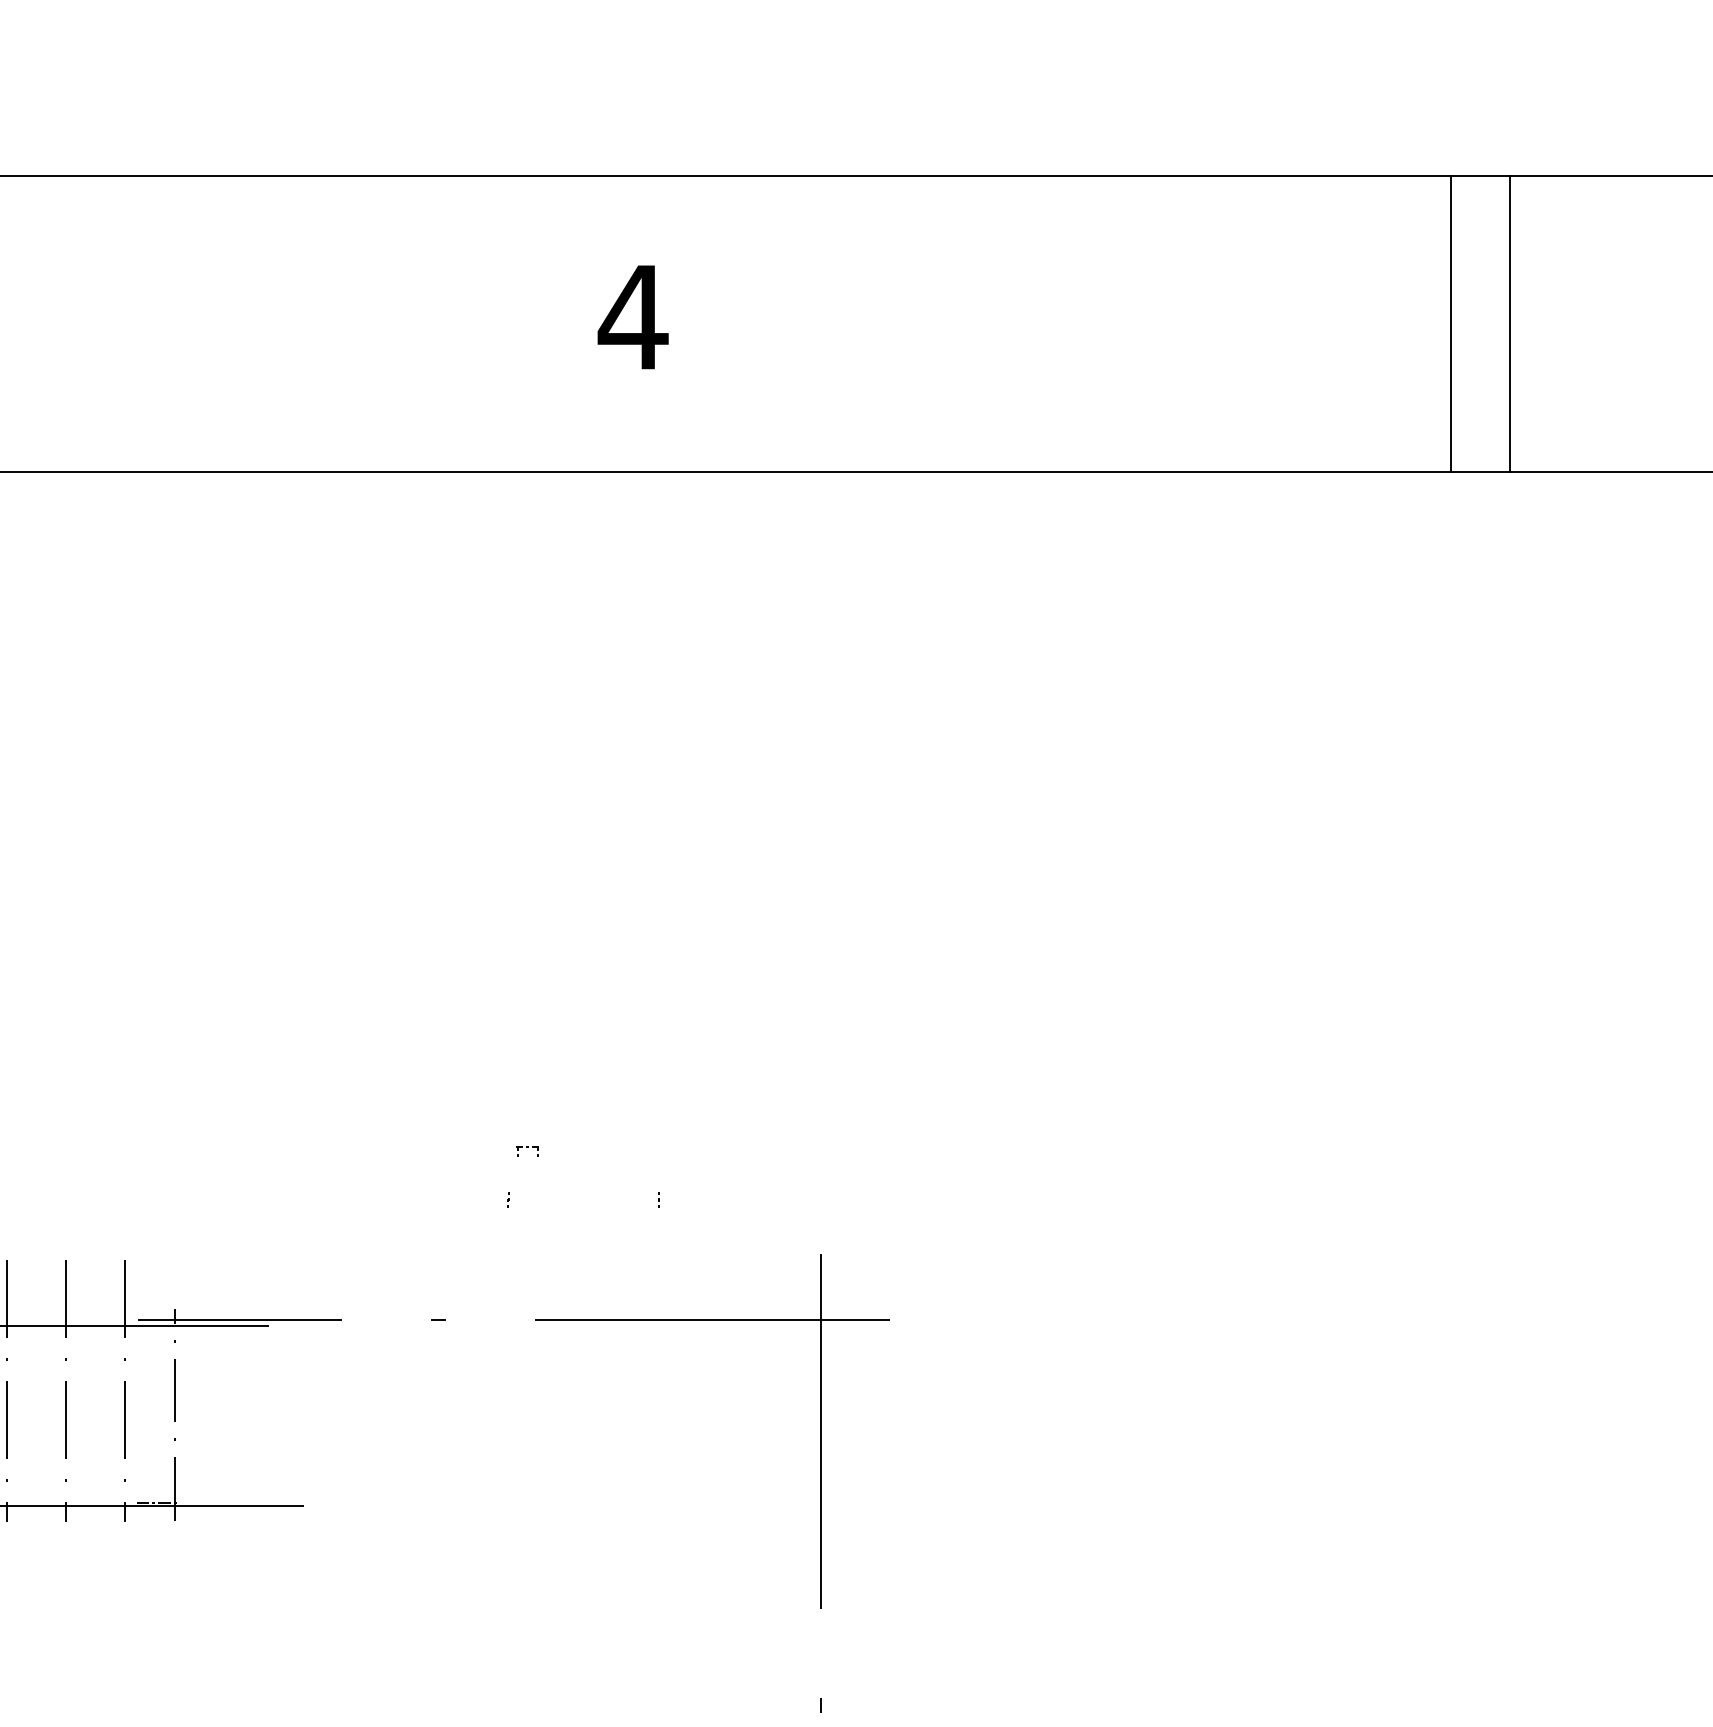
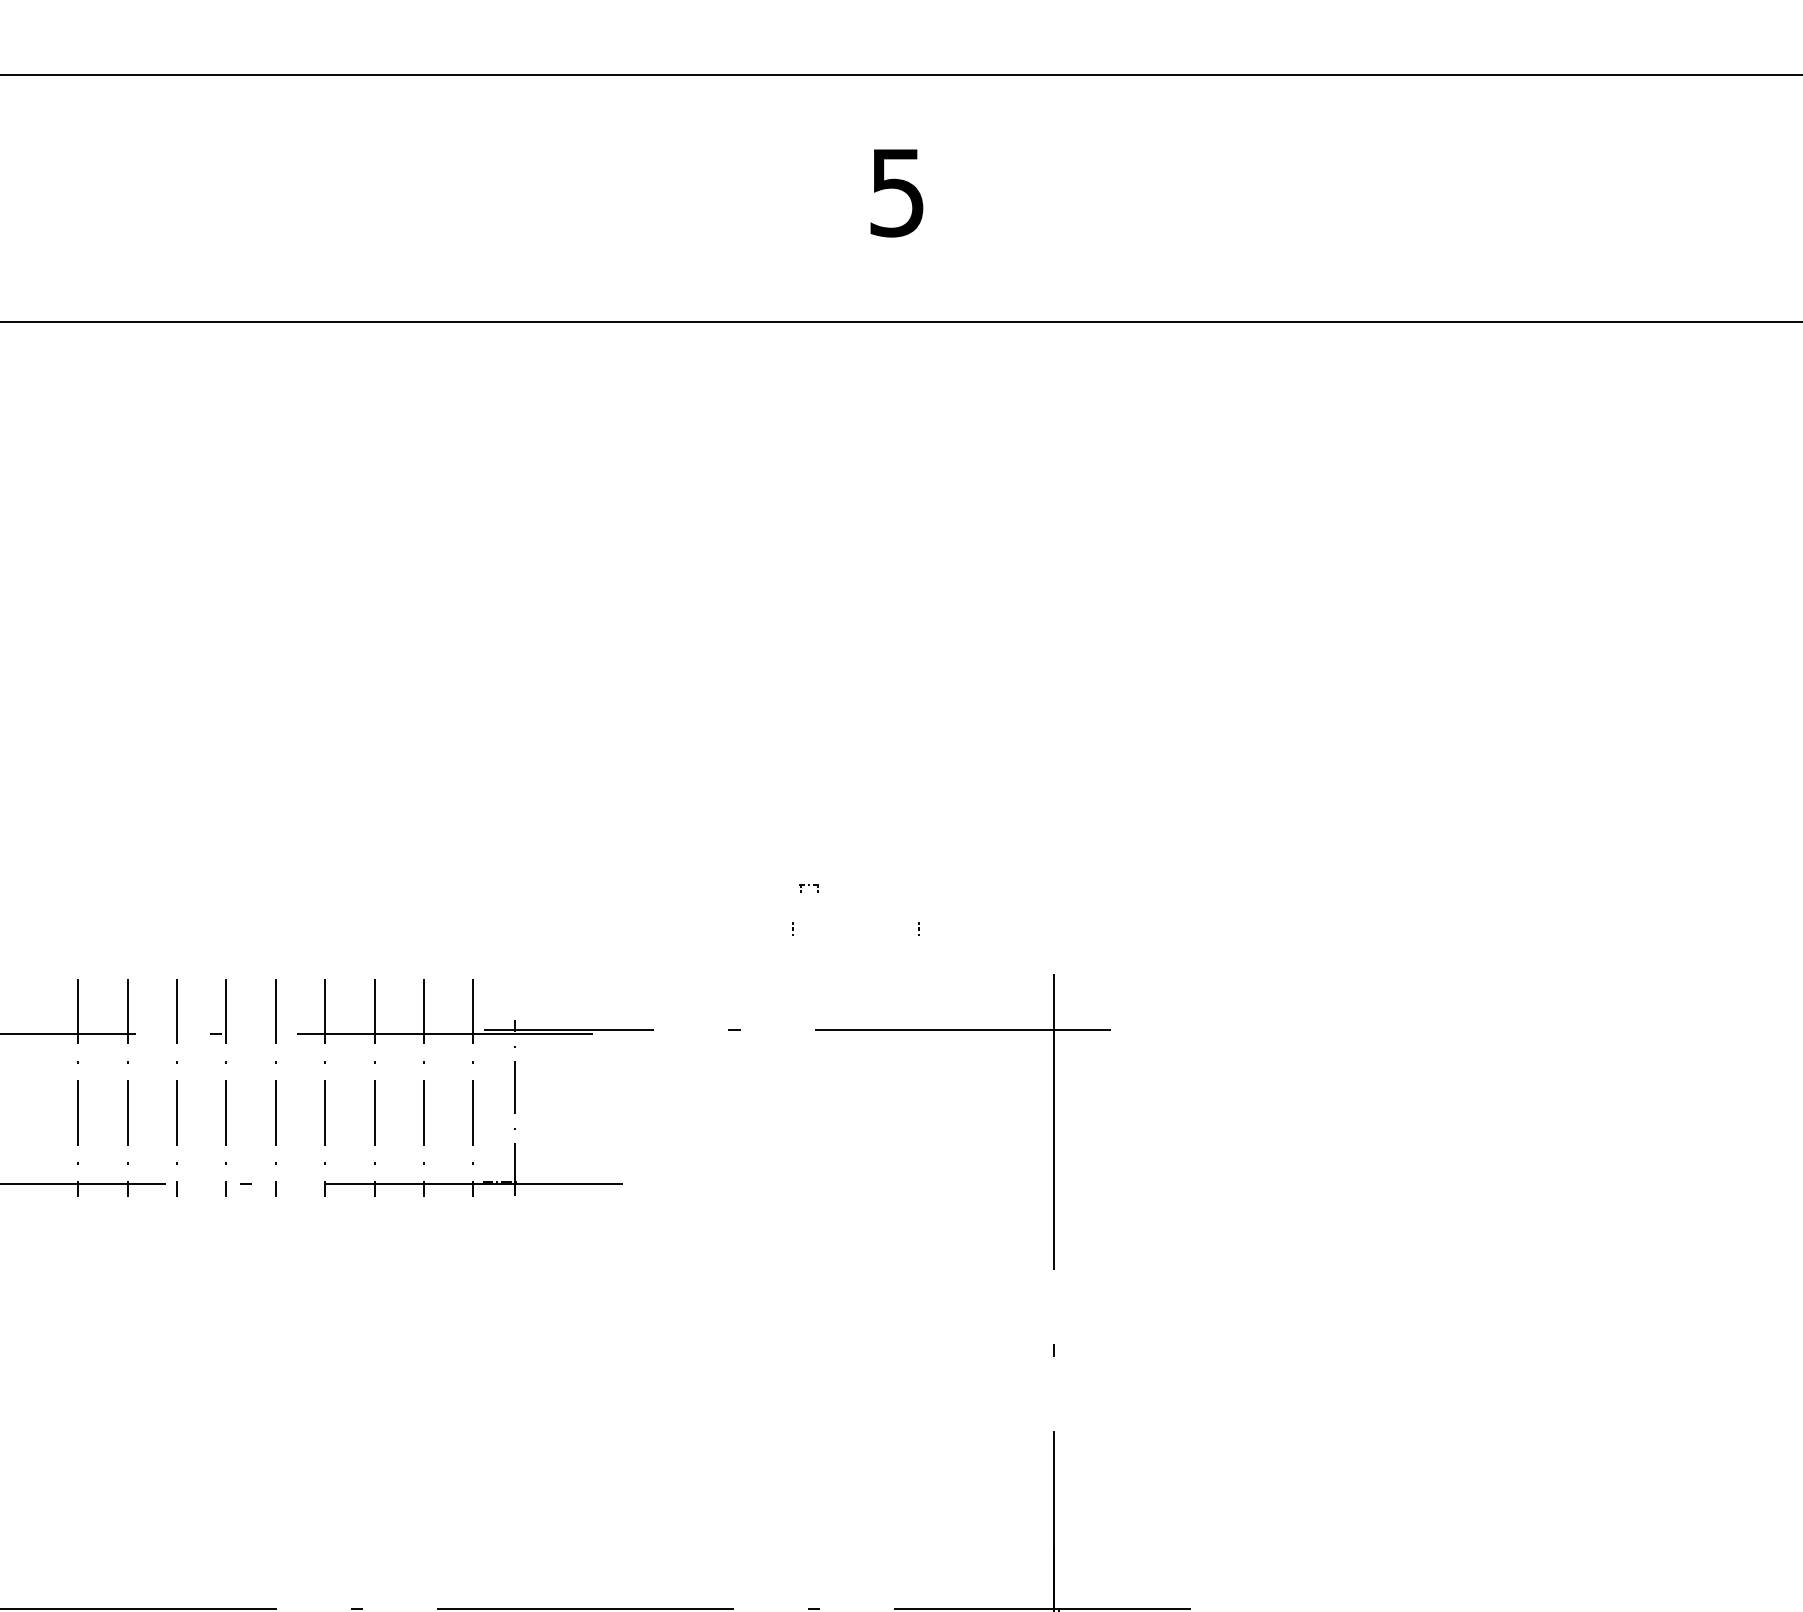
text: (632, 318) -> (896, 193), 4 -> 5
line: (1449, 323) -> (1578, 197), removed
line: (1509, 323) -> (1628, 197), removed

